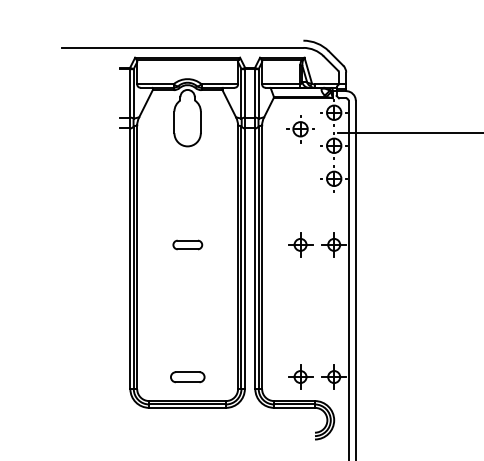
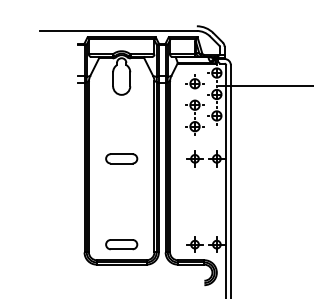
part: (299, 181) -> (194, 117), added
part: (187, 244) -> (121, 158), size x1.67
part: (187, 376) -> (121, 244), size x1.43

